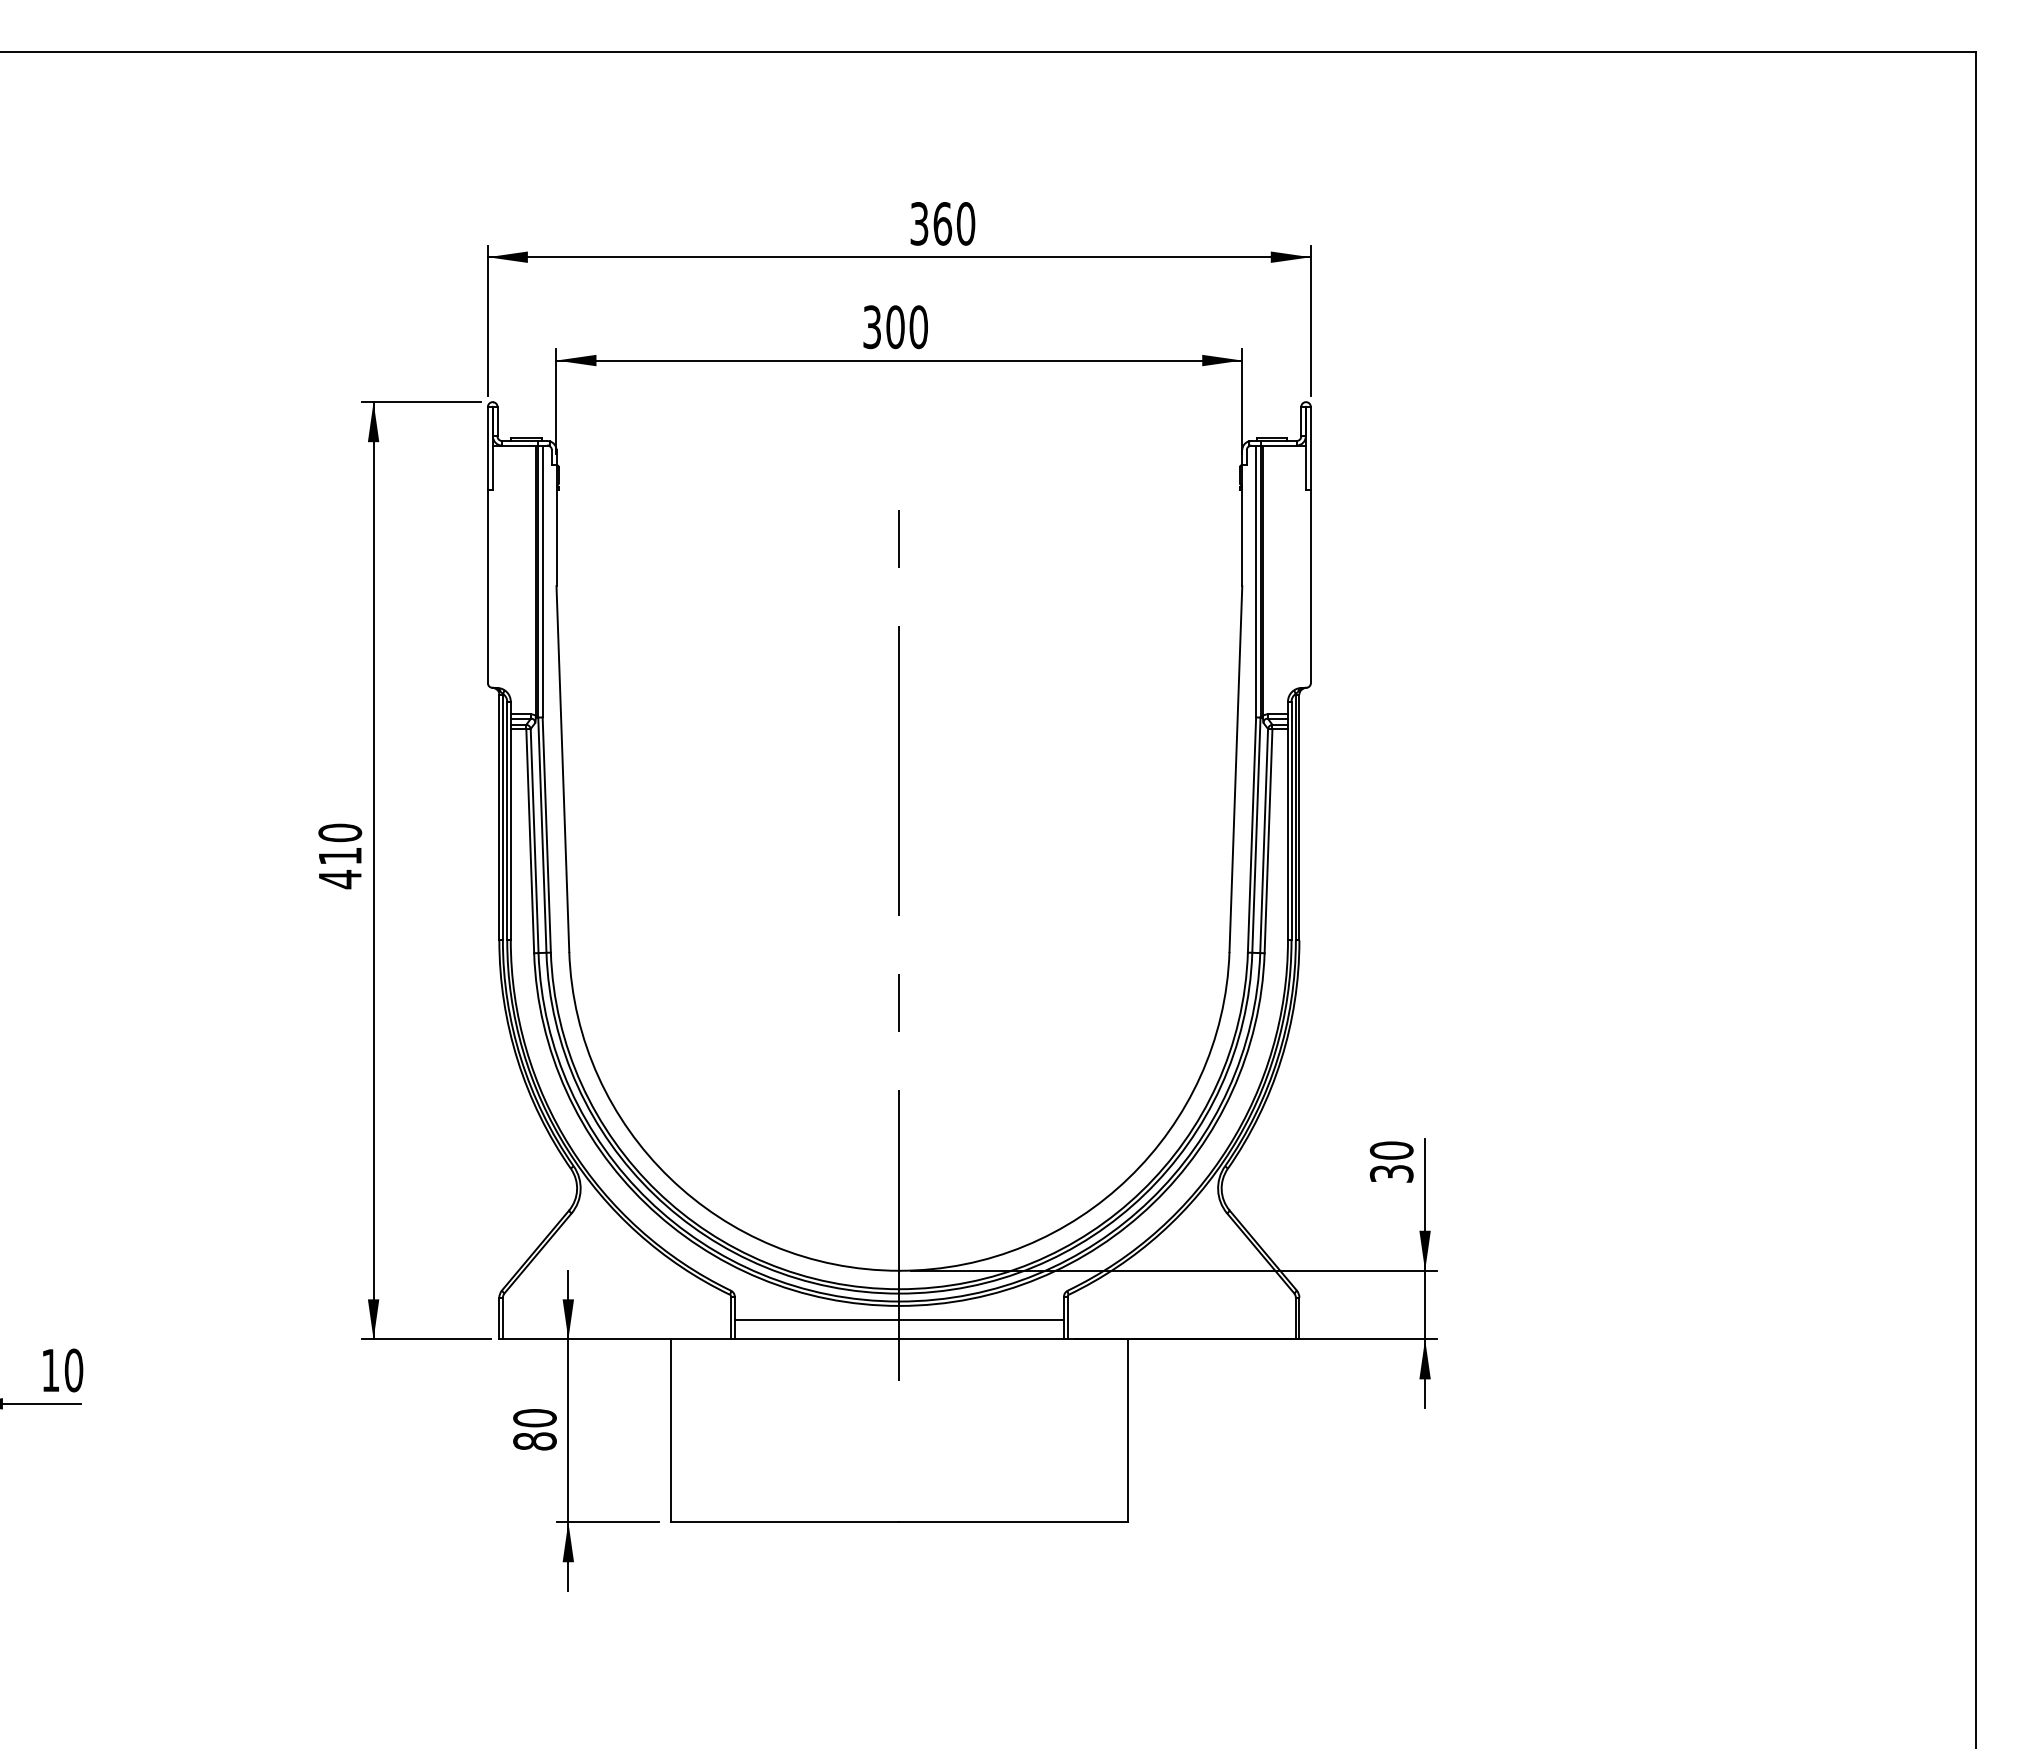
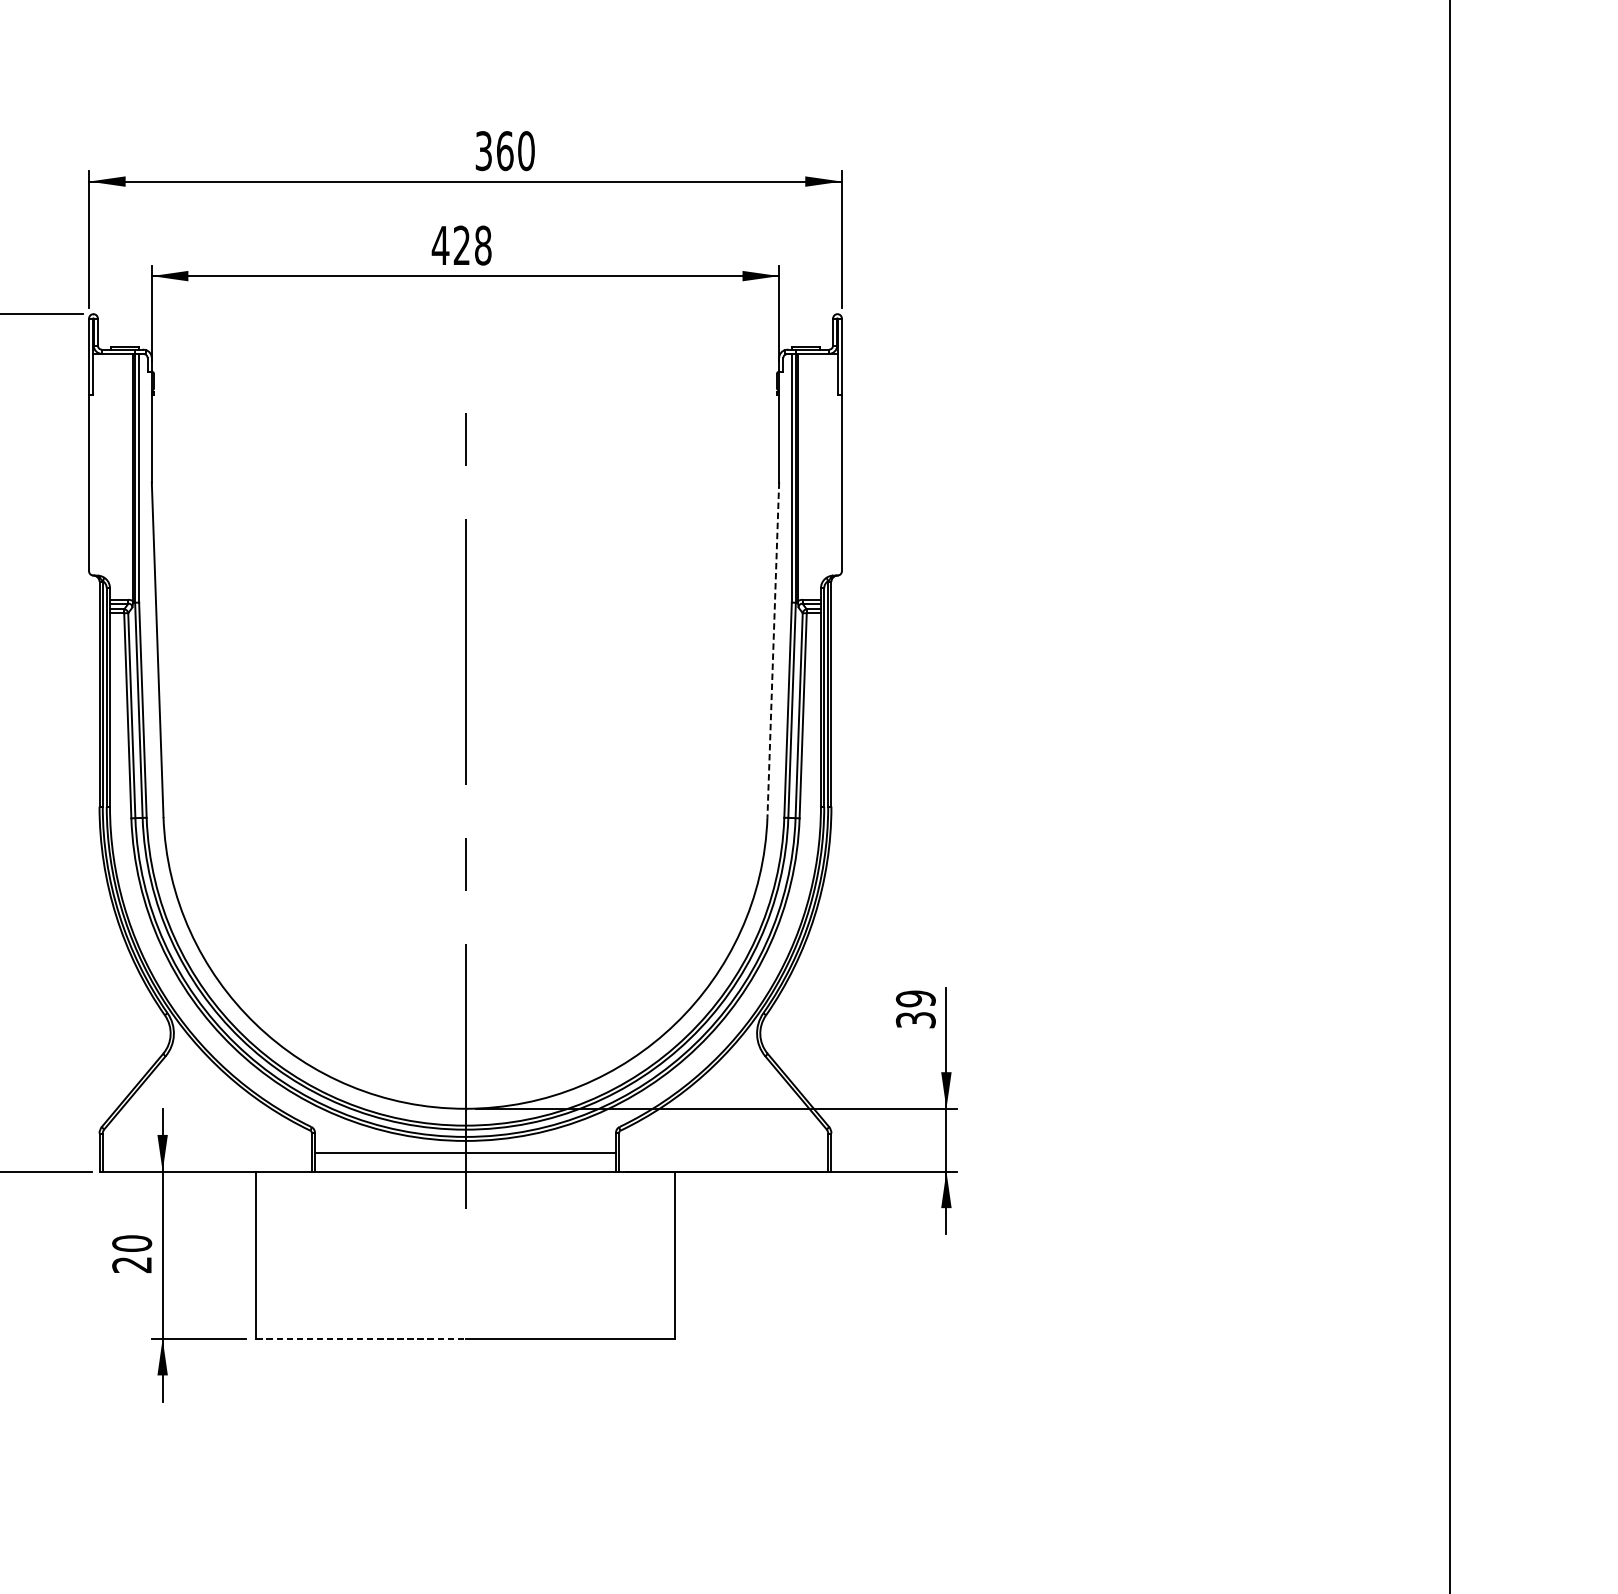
text: (894, 327) -> (461, 245), 300 -> 428
line: (1235, 769) -> (772, 650), solid -> dashed
text: (1391, 1150) -> (915, 998), 30 -> 39
text: (534, 1441) -> (131, 1264), 80 -> 20
line: (785, 1522) -> (361, 1339), solid -> dashed

